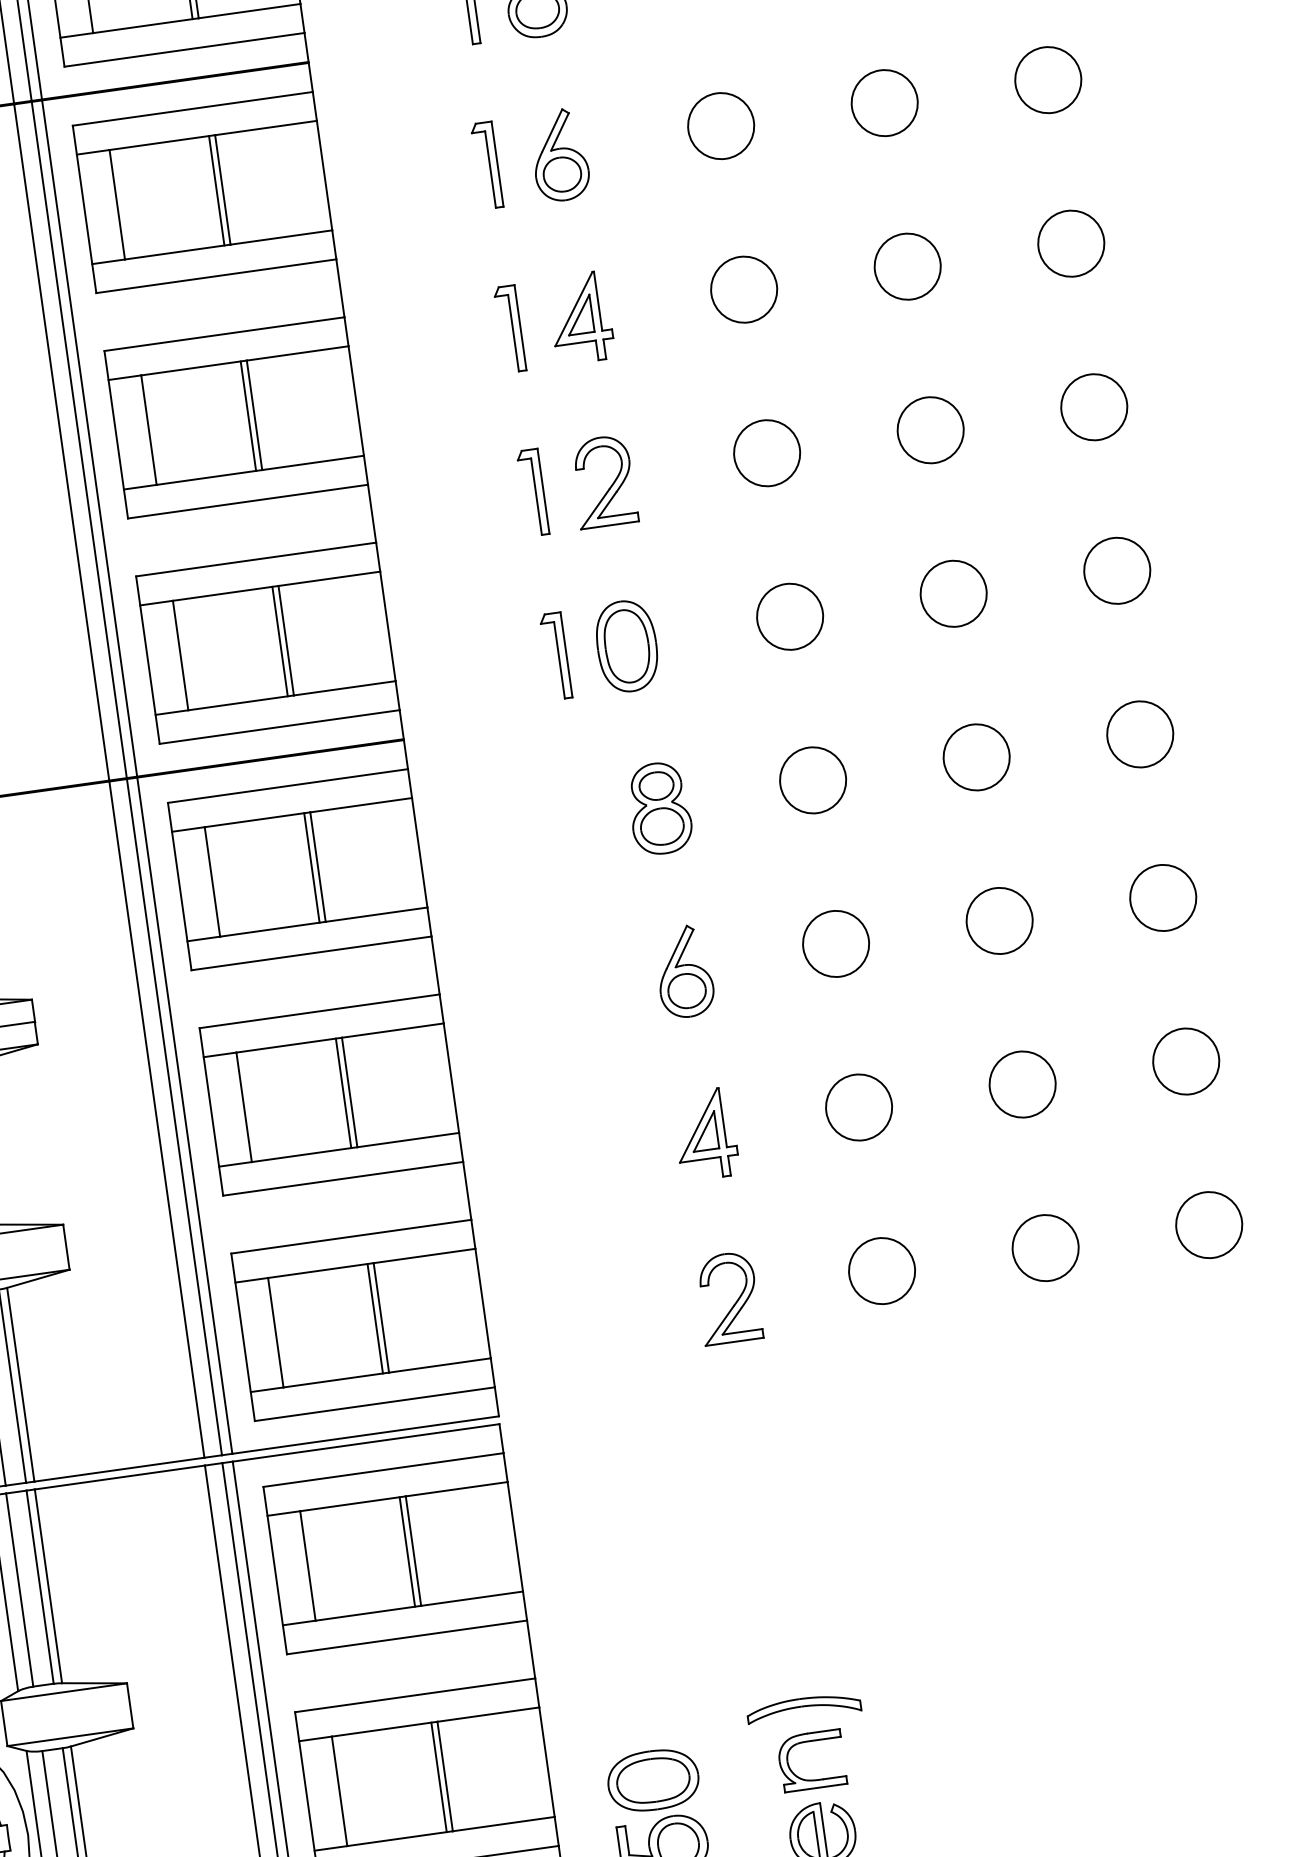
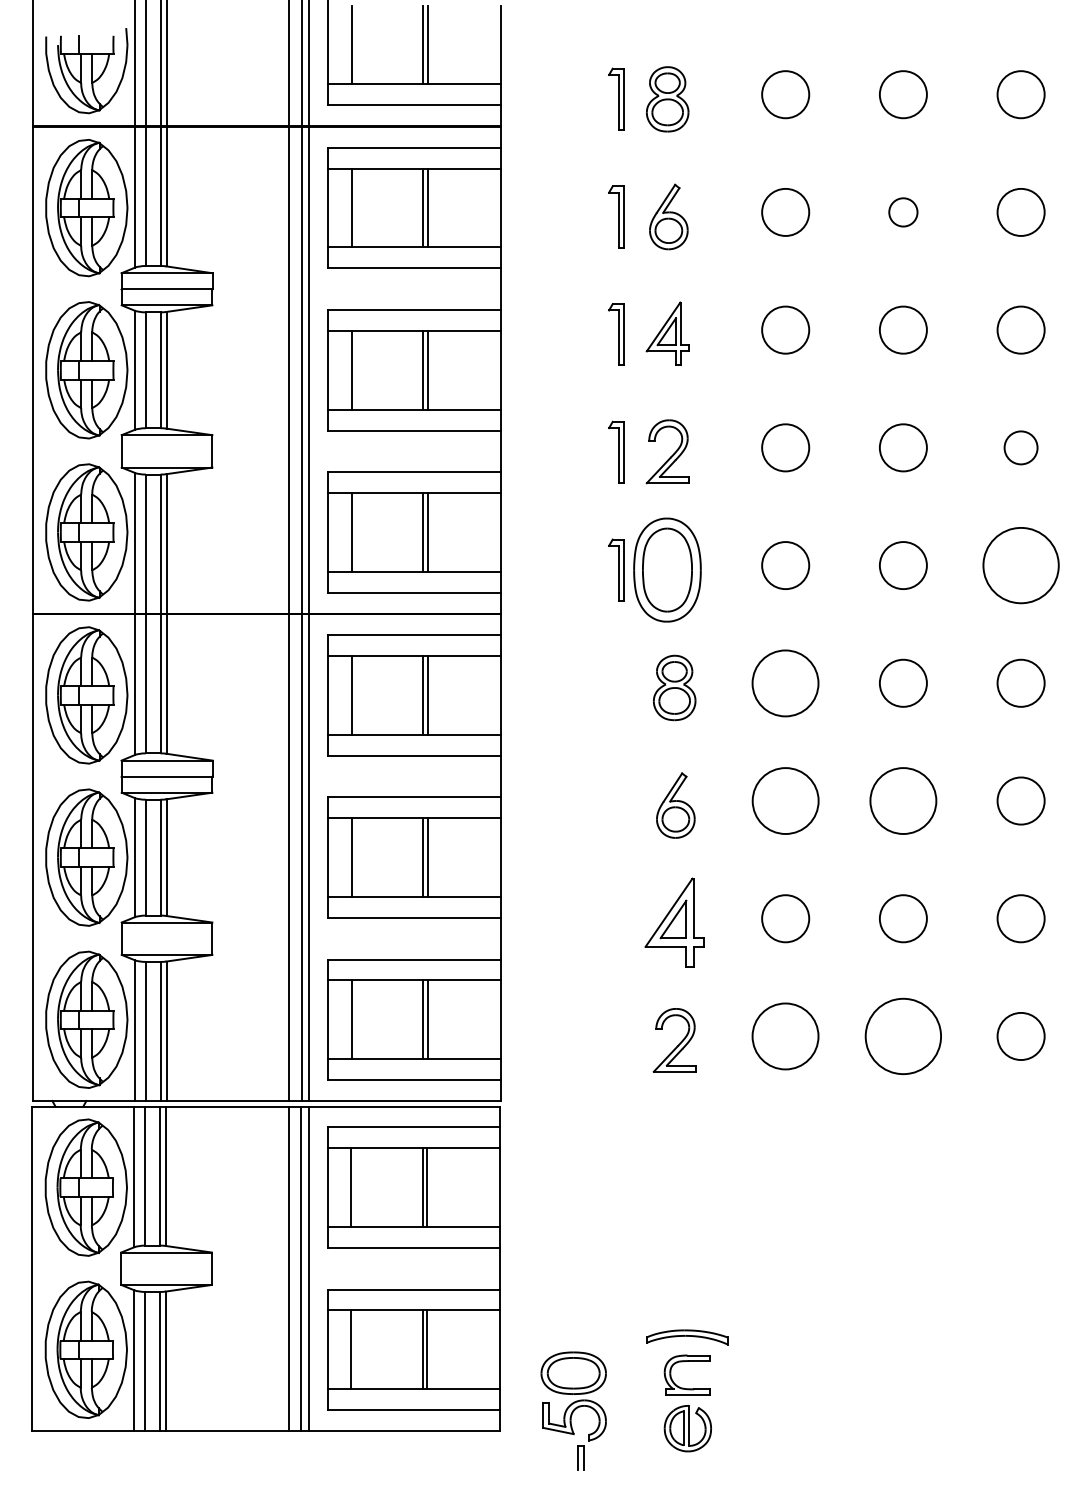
circle: (883, 102) -> (902, 211), size x0.6
circle: (1093, 406) -> (1020, 447), size x0.7
circle: (1116, 570) -> (1020, 565), size x1.6
part: (626, 646) -> (667, 570), size x1.6
circle: (812, 779) -> (785, 682), size x1.4
circle: (998, 920) -> (902, 800), size x1.4
circle: (835, 943) -> (785, 800), size x1.4
part: (705, 1134) -> (674, 922), size x1.4
circle: (1044, 1248) -> (902, 1036), size x1.6
circle: (881, 1271) -> (785, 1036), size x1.4

